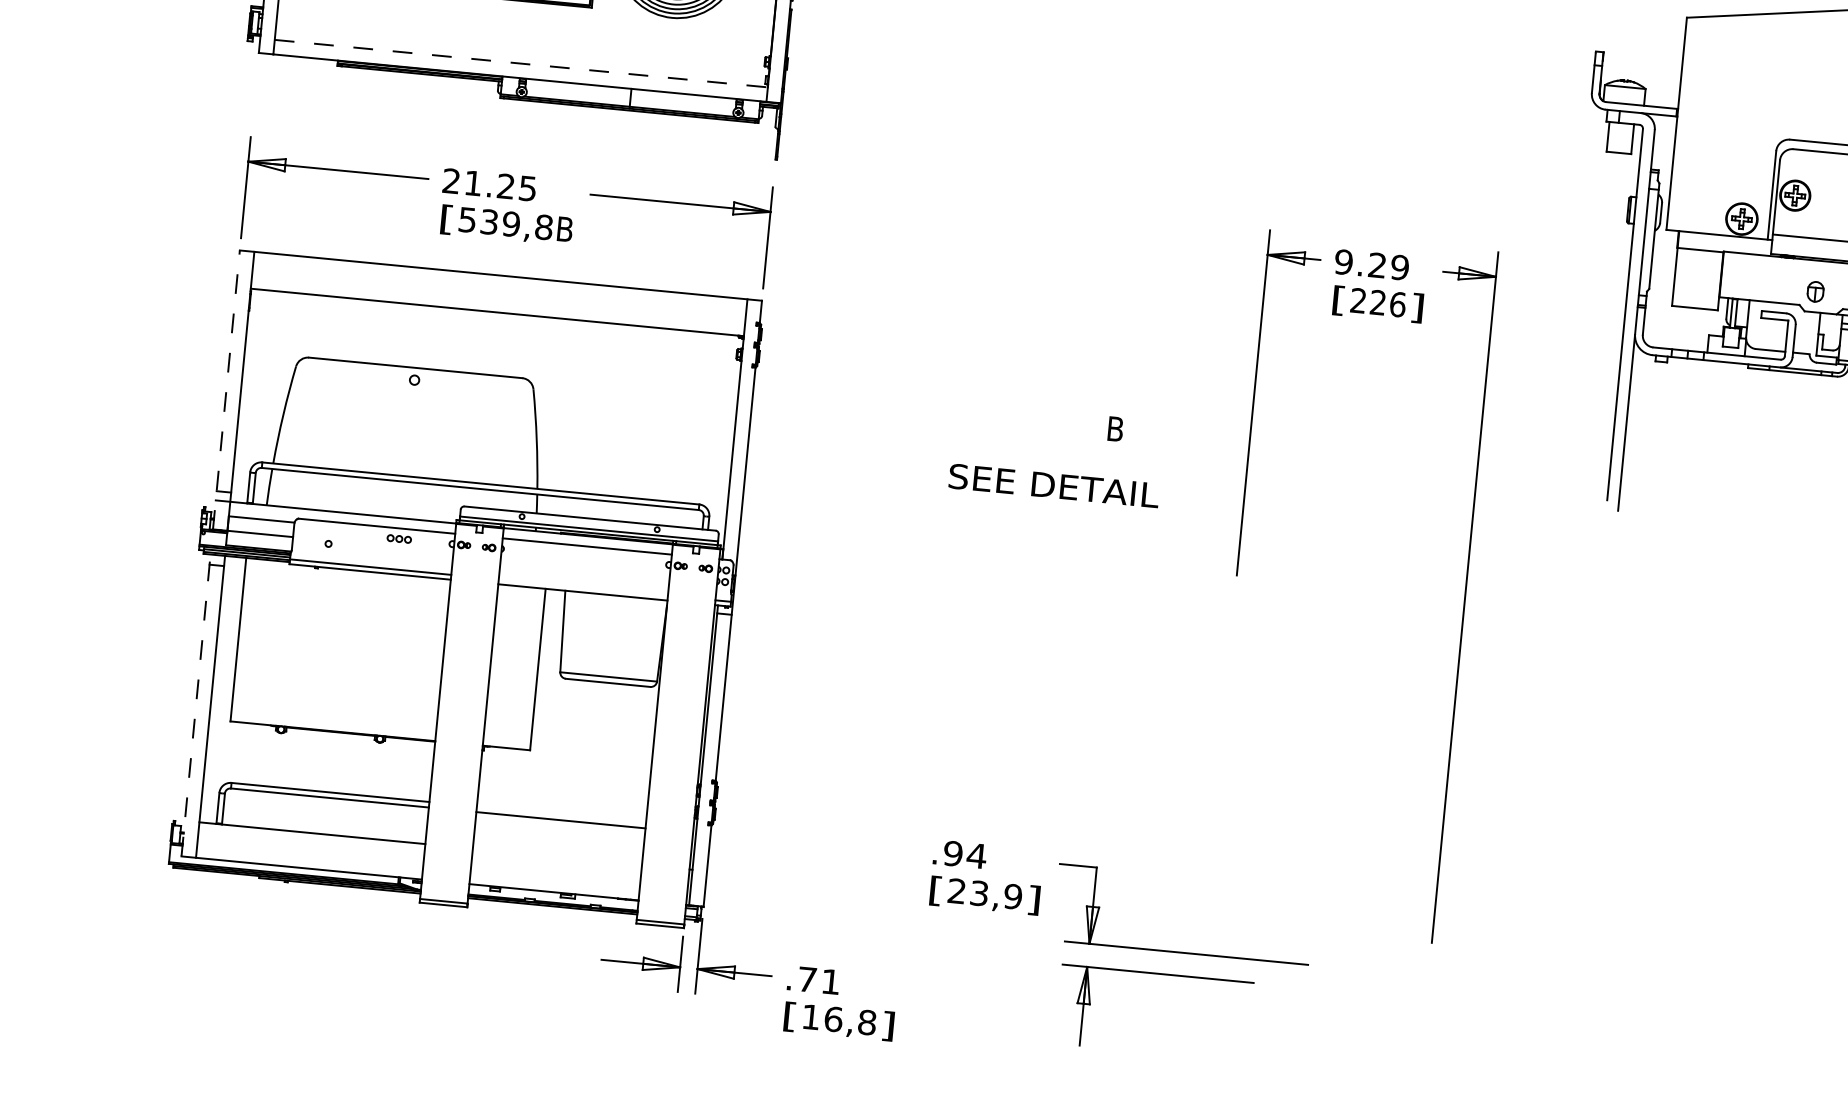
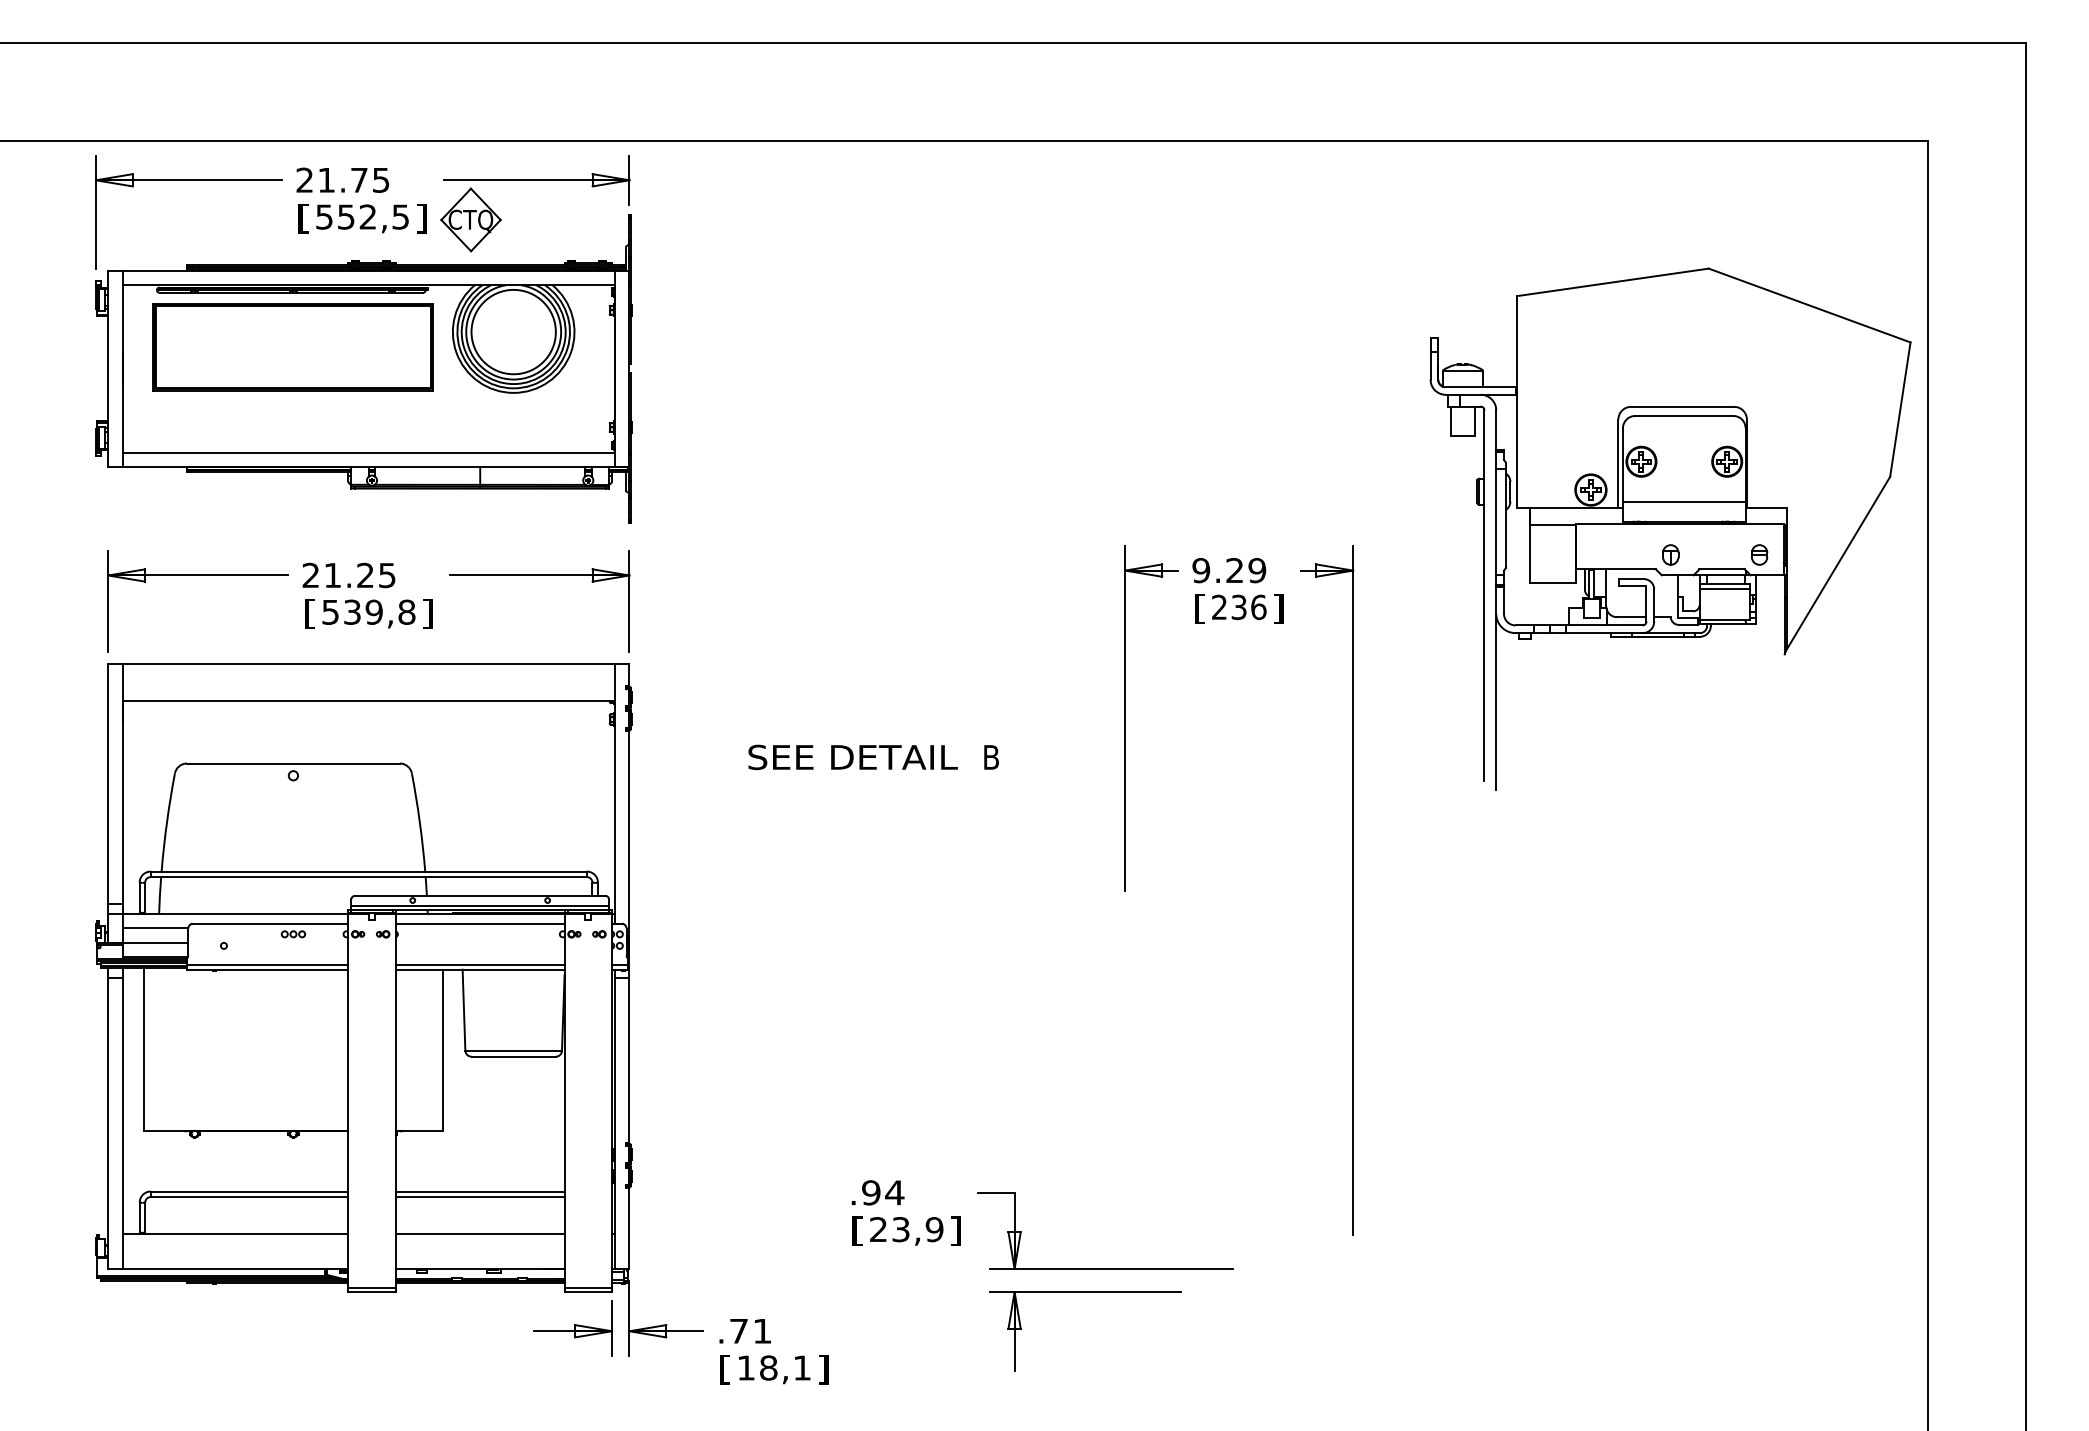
line: (521, 63) -> (369, 452), dashed -> solid
text: (564, 230) -> (427, 613), B -> ]
text: (1377, 302) -> (1238, 607), 226 -> 236
line: (226, 390) -> (108, 803), dashed -> solid
text: (1053, 485) -> (852, 757), moved
line: (582, 587) -> (479, 964), added
line: (196, 705) -> (108, 1118), dashed -> solid
line: (560, 814) -> (479, 1191), added
line: (556, 856) -> (479, 1233), added
text: (850, 1020) -> (785, 1367), 16,8 -> 18,1

